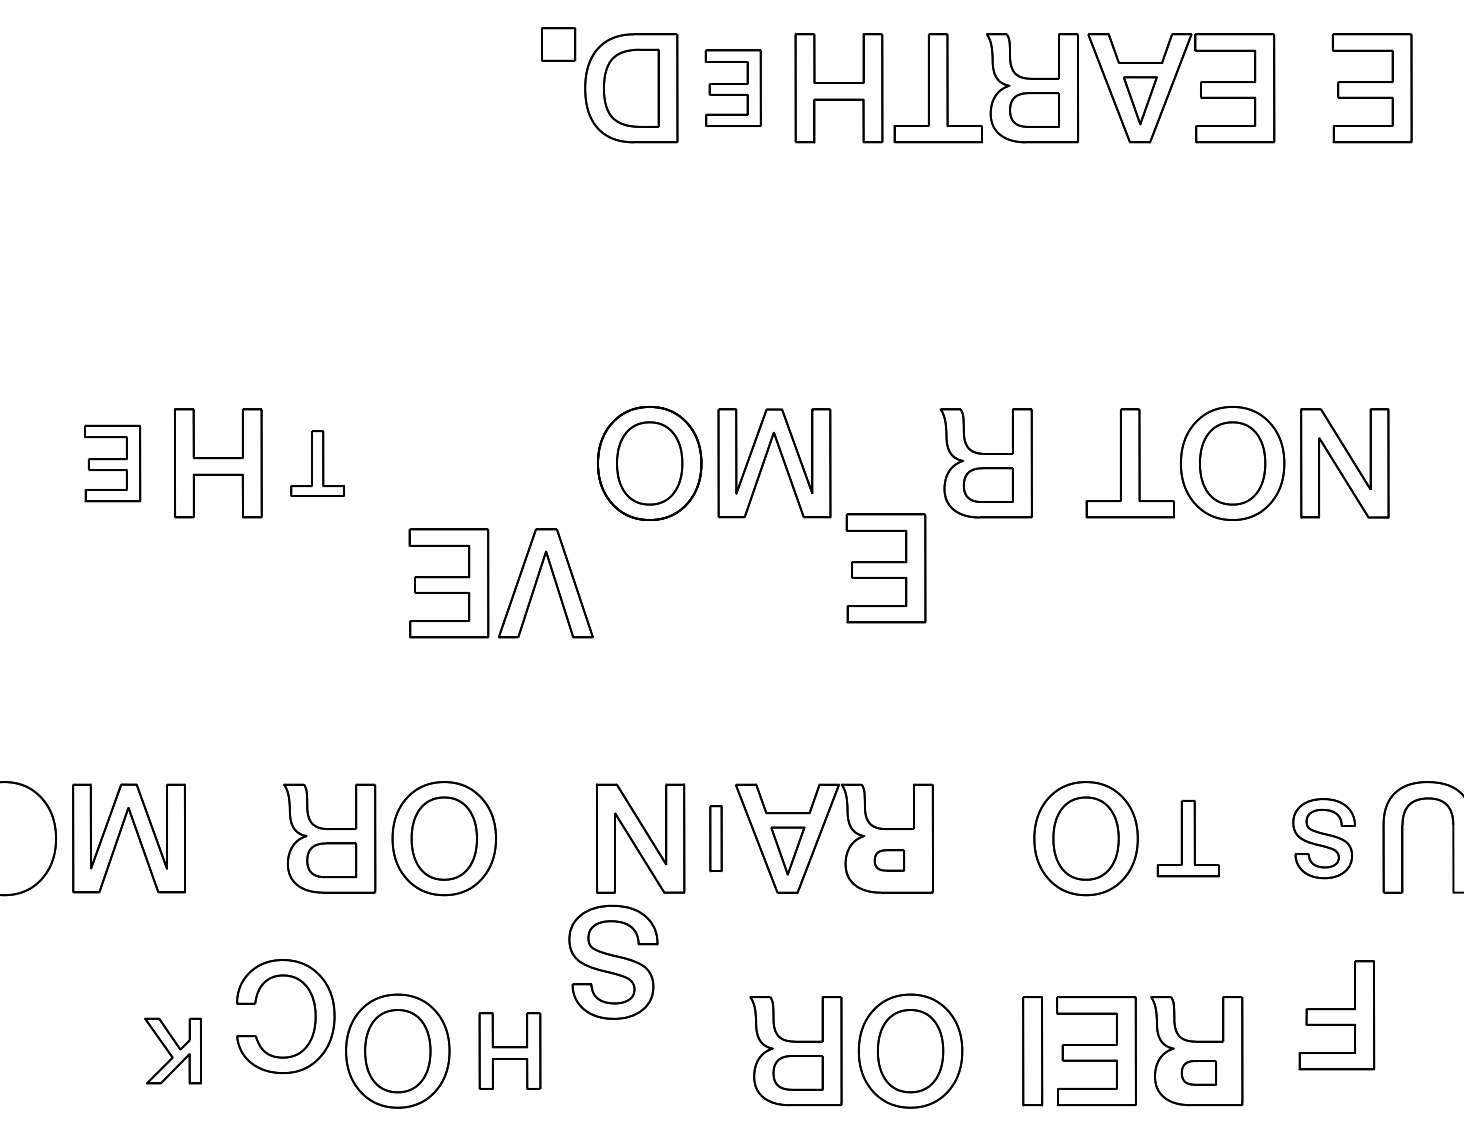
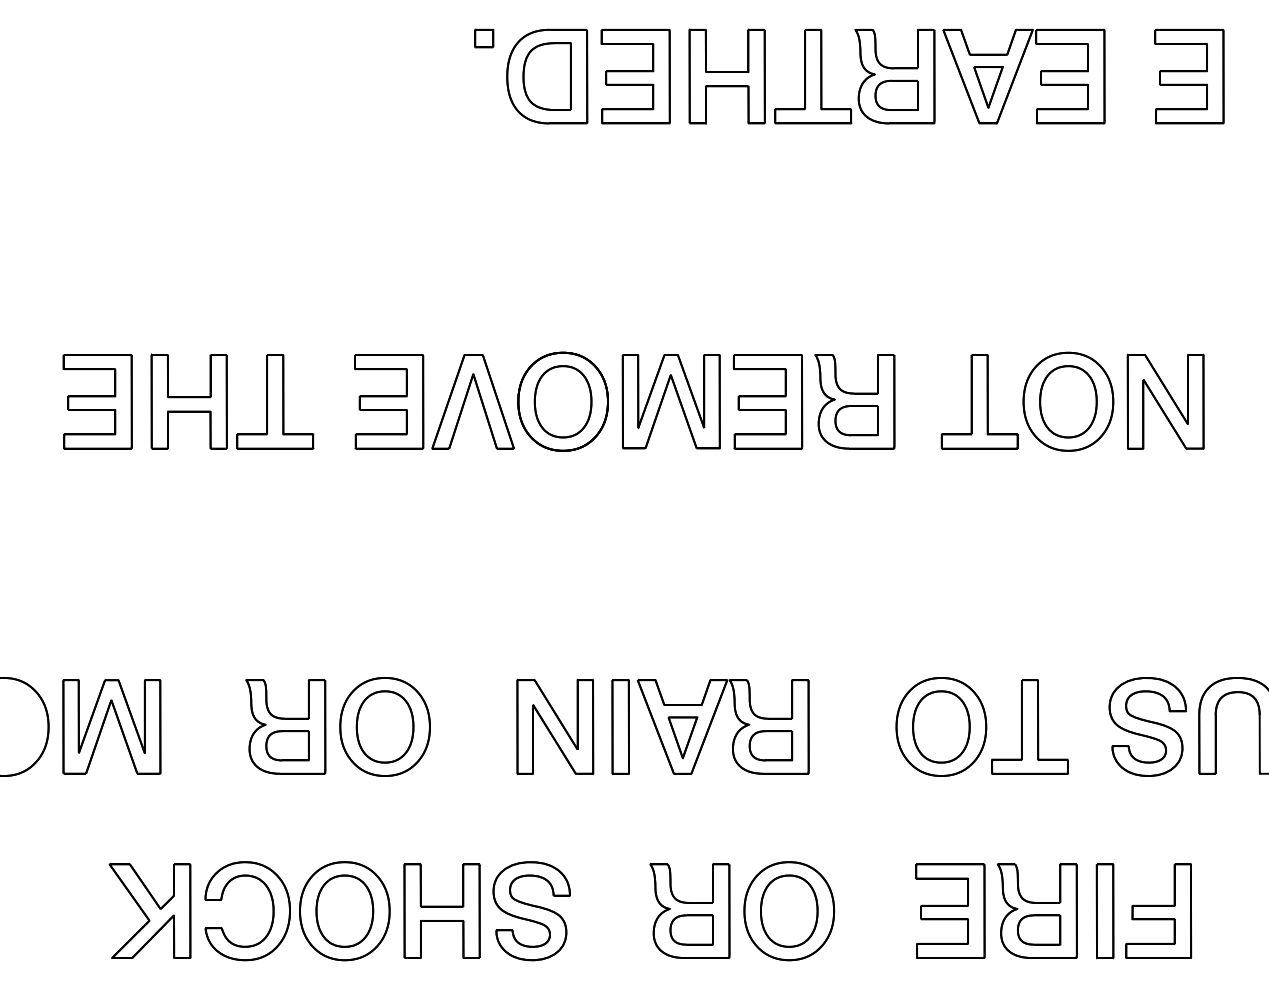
part: (558, 44) -> (484, 38), size x0.62
part: (733, 88) -> (635, 76), size x1.43
part: (112, 463) -> (97, 401), size x1.43
part: (317, 463) -> (275, 401), size x1.67
part: (886, 568) -> (768, 401), moved
part: (489, 583) -> (424, 401), moved
part: (715, 838) -> (620, 726), size x1.67
part: (1187, 838) -> (1029, 726), size x1.43
part: (1323, 838) -> (1147, 726), size x1.43
part: (888, 860) -> (770, 745), size x1.67
part: (613, 962) -> (531, 911), moved
part: (1336, 1014) -> (1158, 910), moved
part: (314, 1016) -> (272, 911), moved
part: (172, 1050) -> (149, 910), size x1.67
part: (509, 1050) -> (441, 910), size x1.43
part: (1031, 1051) -> (1104, 911), moved
part: (1199, 1072) -> (1039, 929), size x1.43

